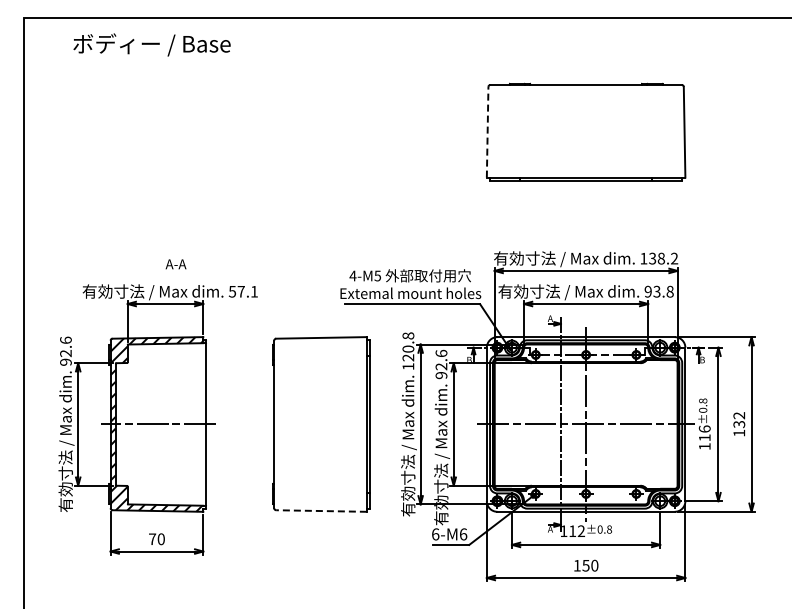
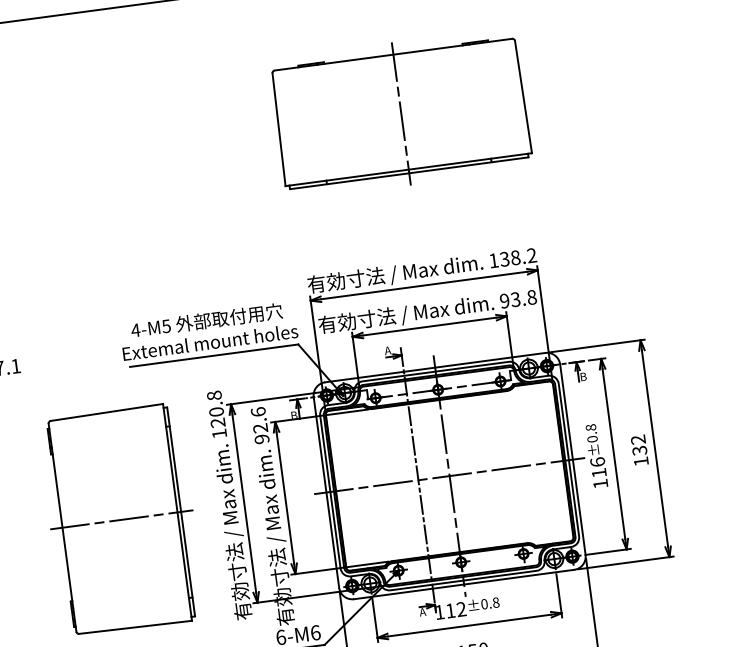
line: (487, 131) -> (278, 128), dashed -> solid
line: (586, 132) -> (401, 113), added
line: (321, 424) -> (121, 519), added
line: (321, 511) -> (135, 627), dashed -> solid

